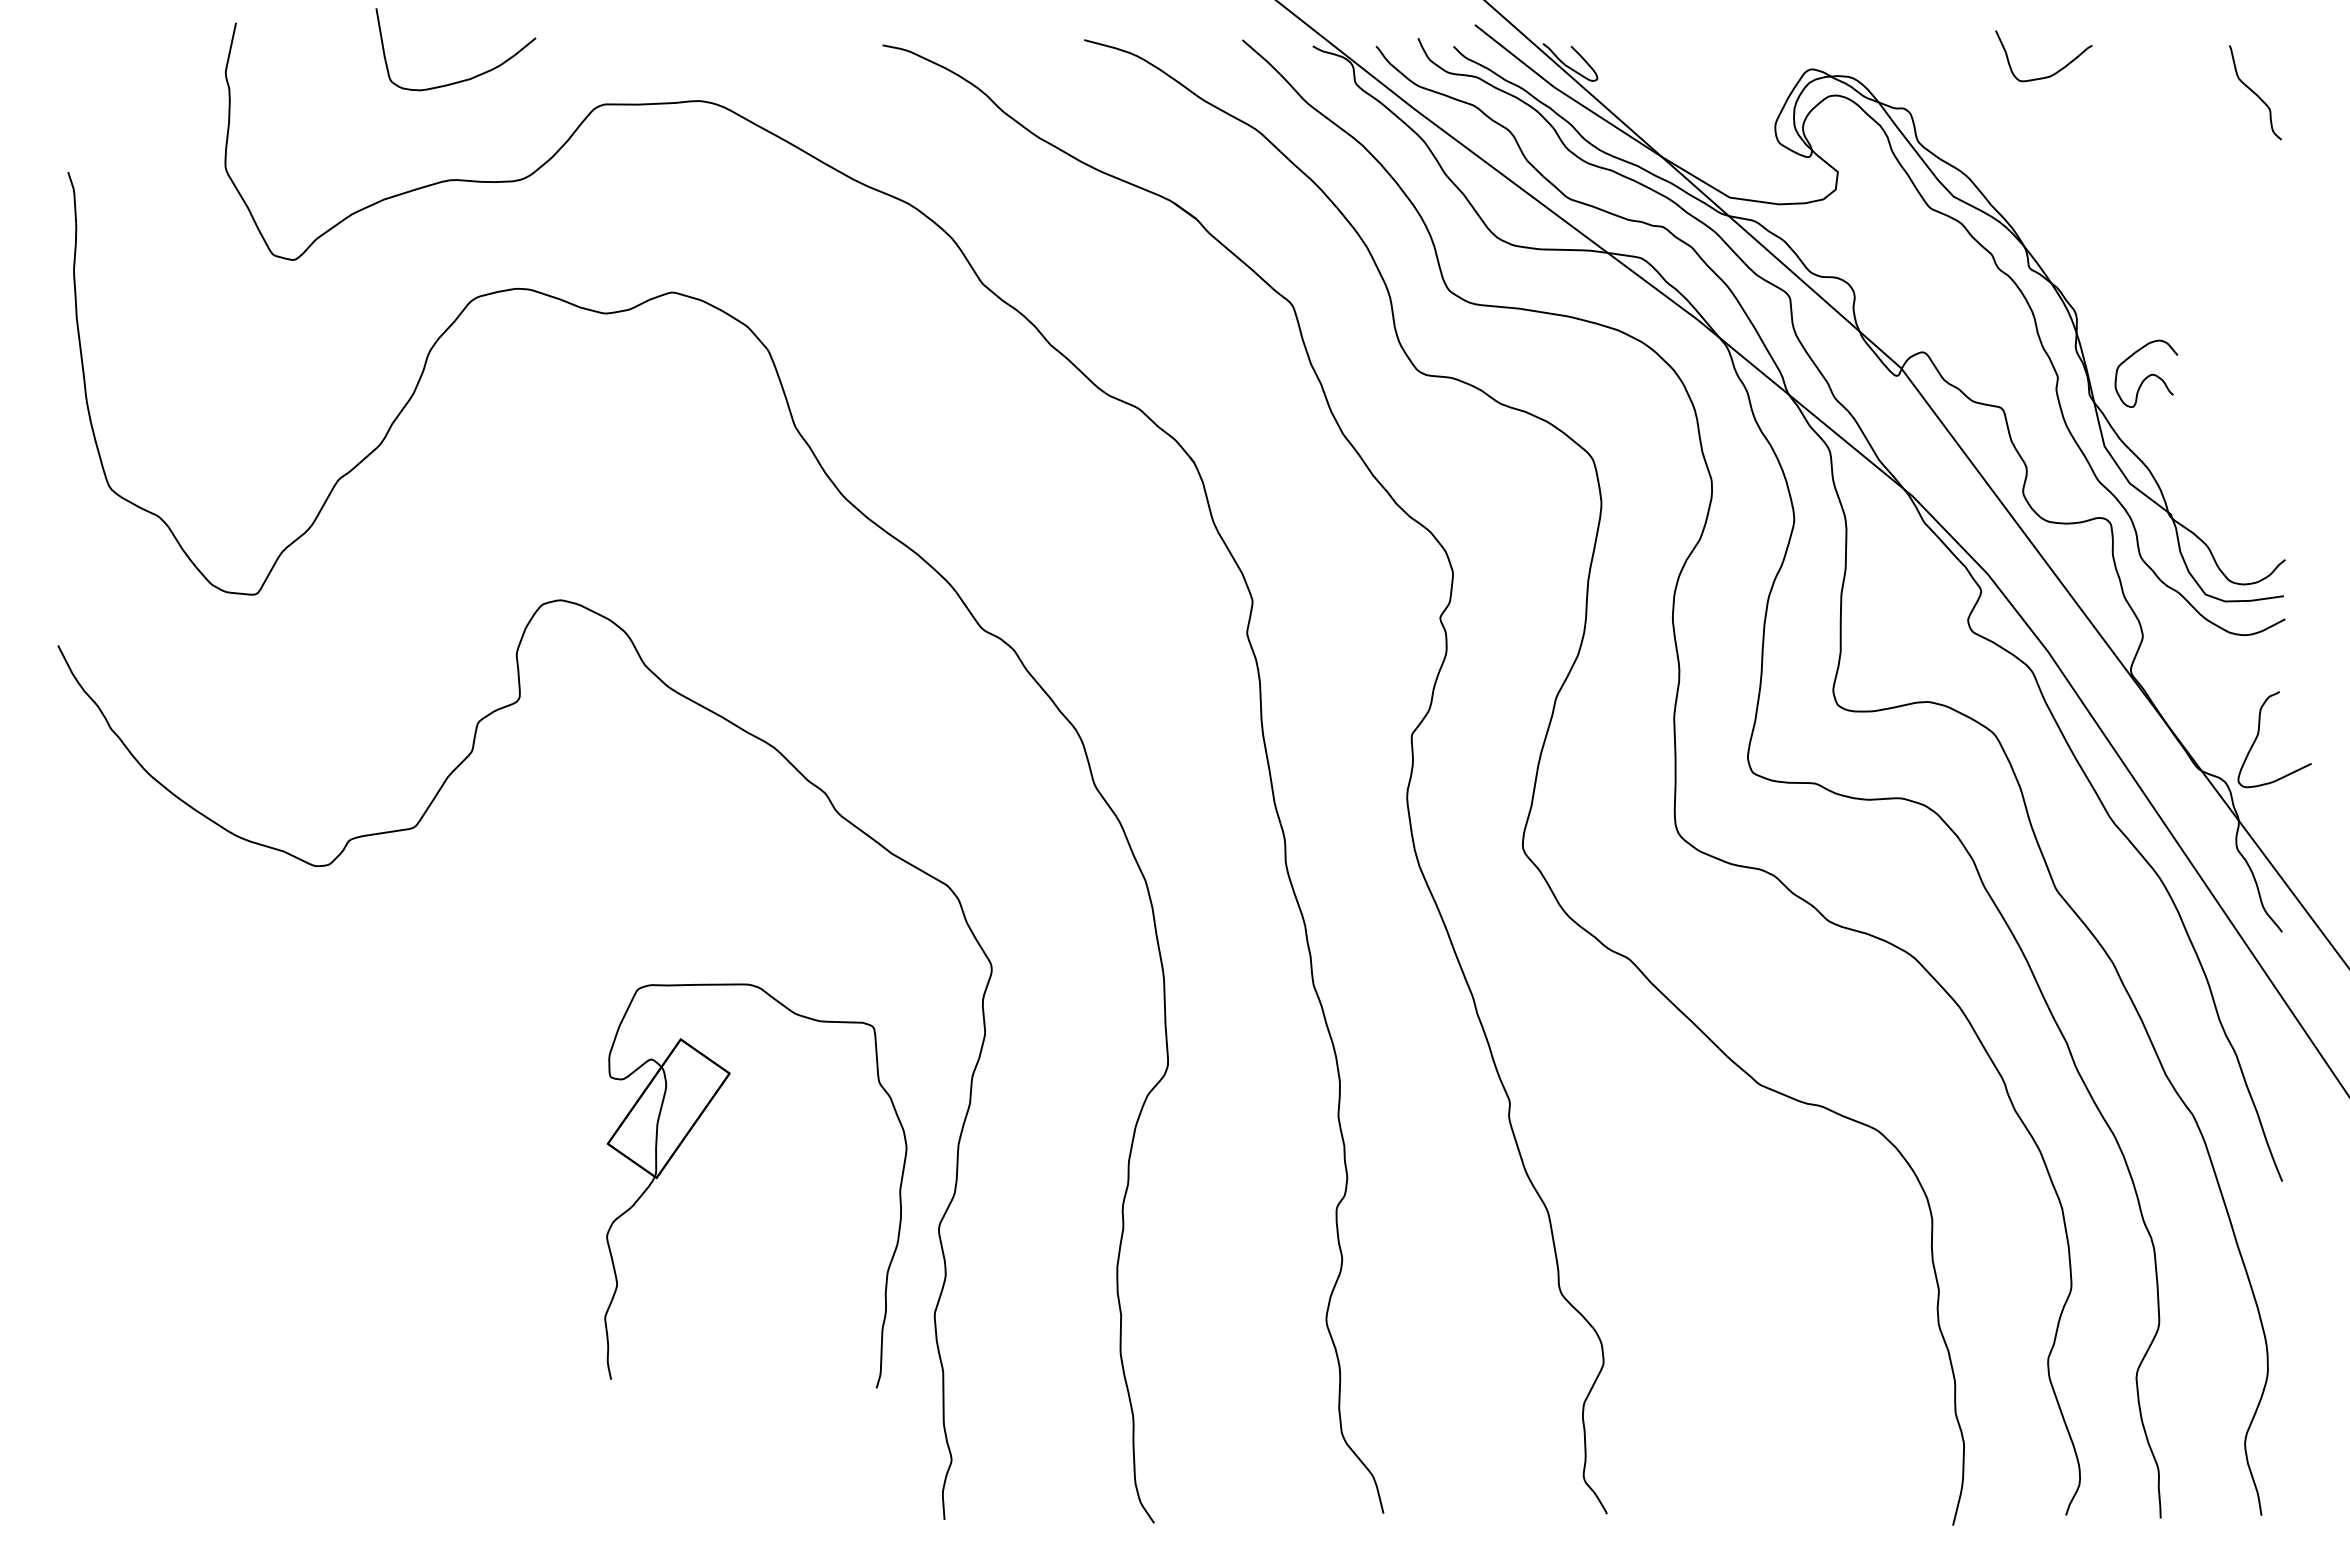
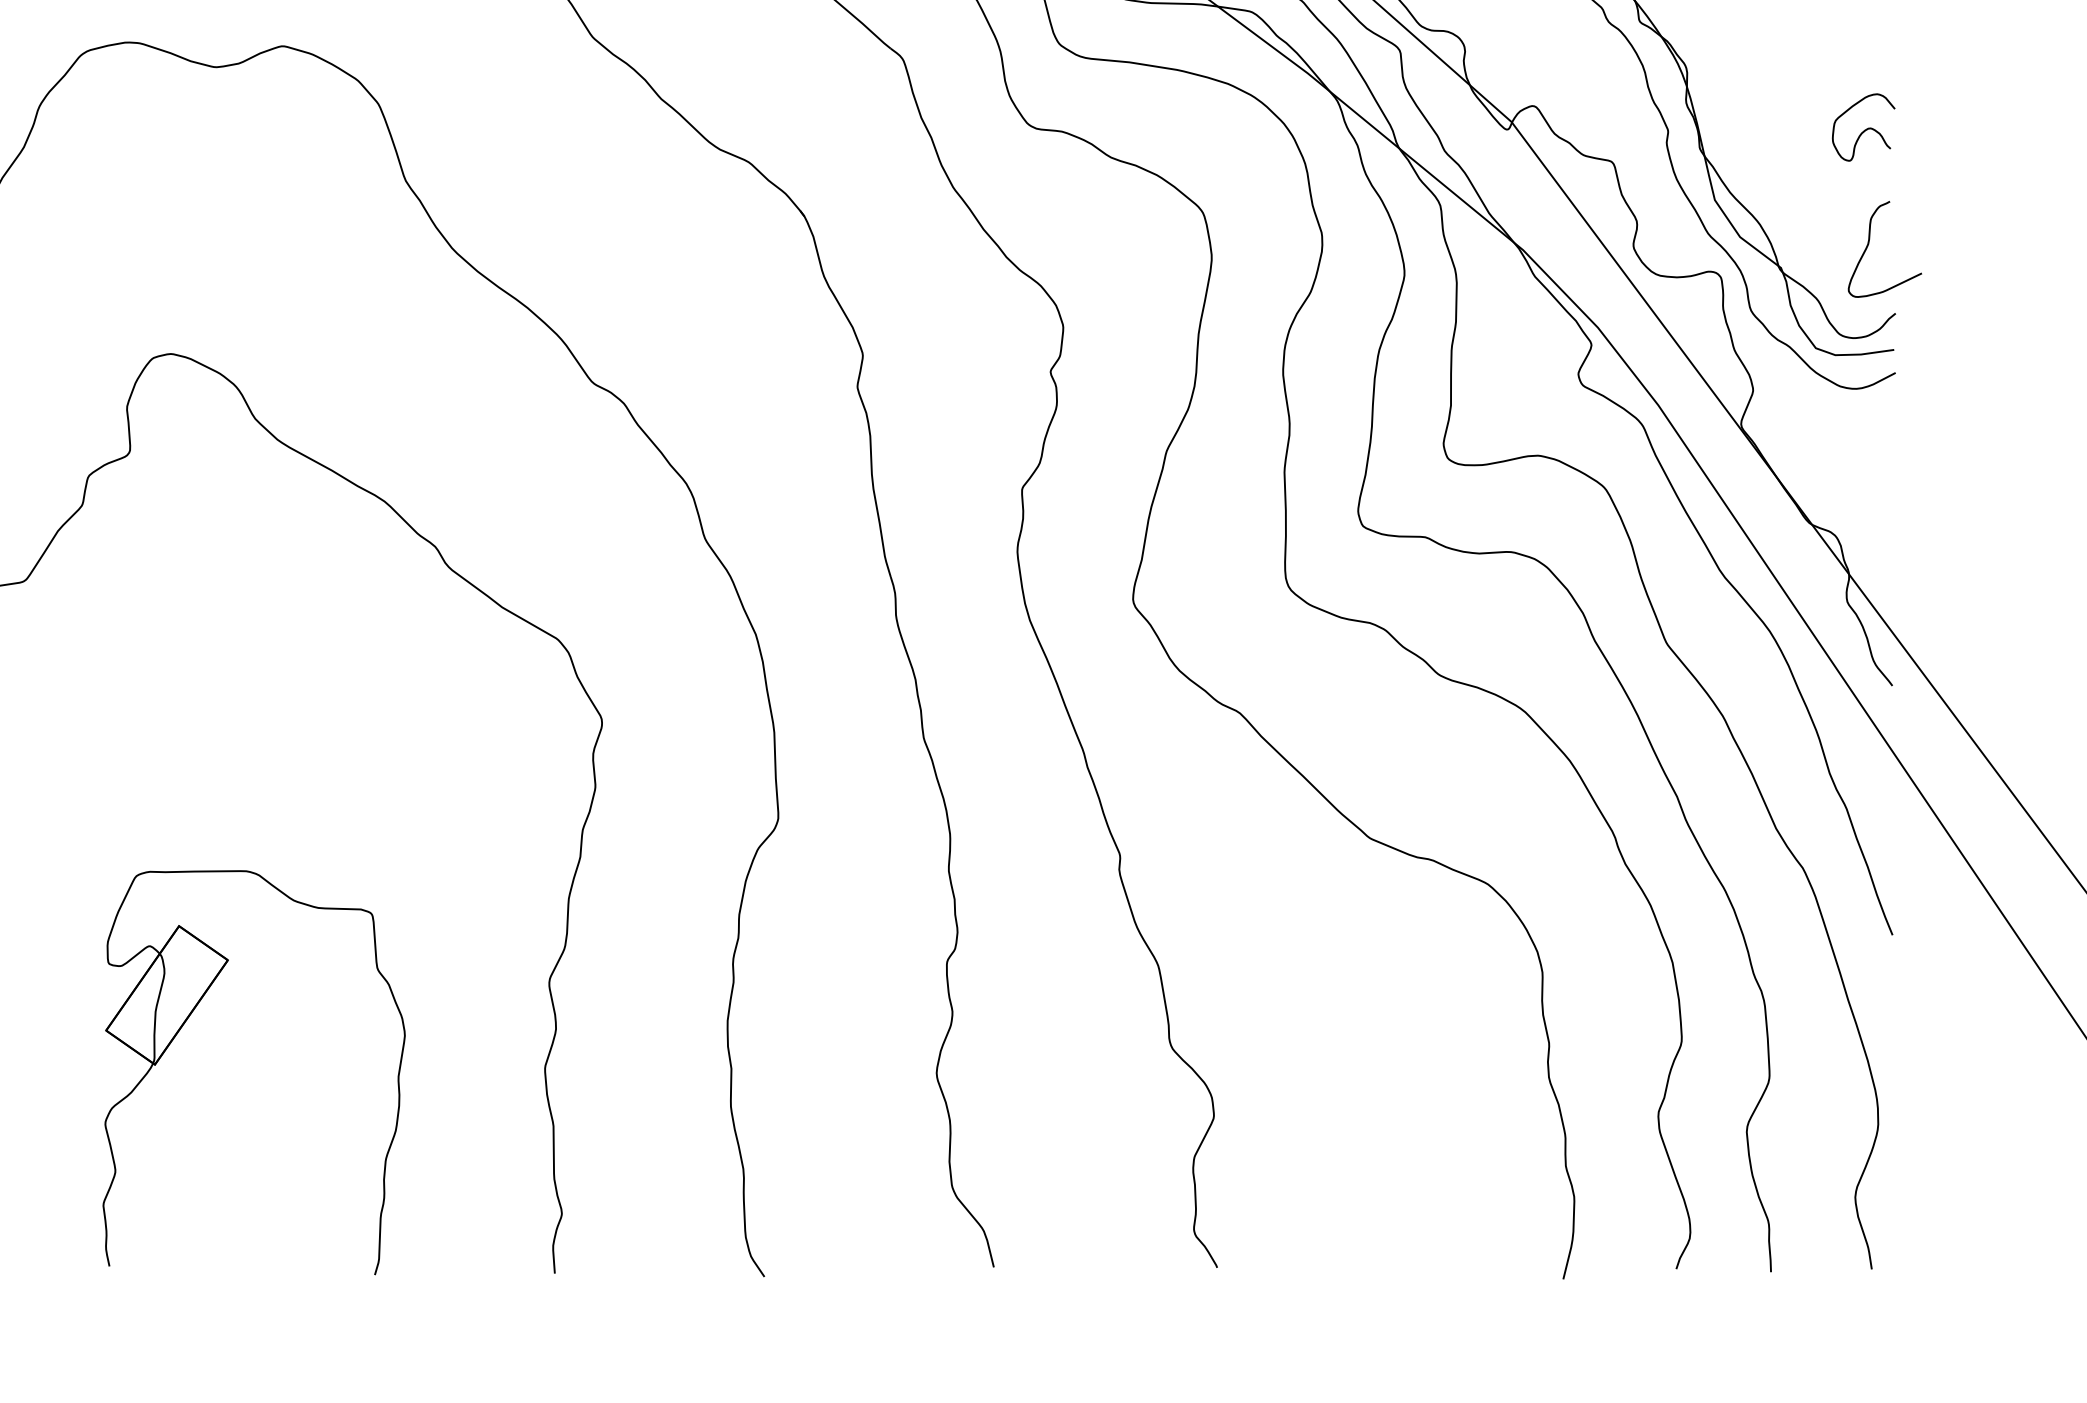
curve: (2147, 375) -> (1864, 129), moved
curve: (2258, 735) -> (1868, 245), moved
part: (686, 1137) -> (184, 1024), moved

